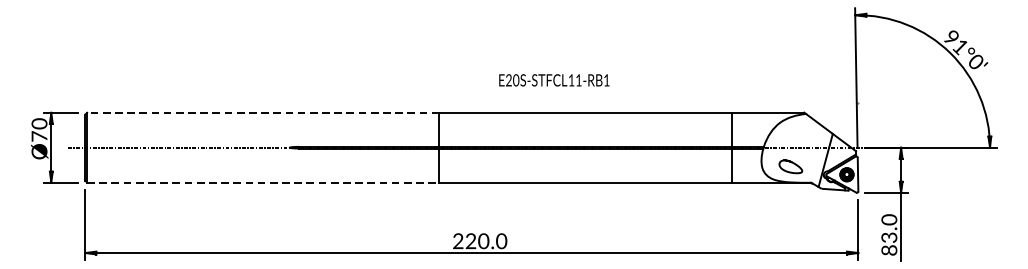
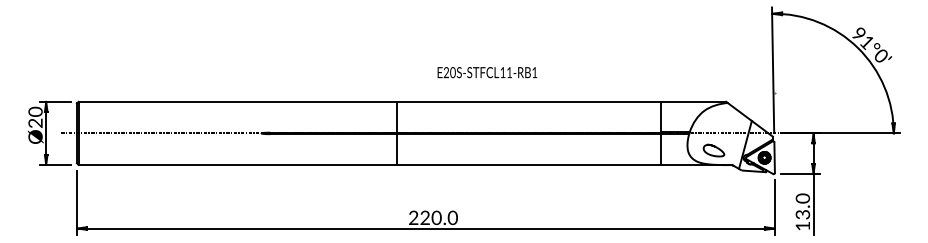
text: (554, 80) -> (487, 72), moved
line: (263, 112) -> (237, 101), dashed -> solid
text: (39, 136) -> (35, 123), Ø70 -> Ø20
line: (264, 182) -> (238, 164), dashed -> solid
text: (888, 249) -> (802, 225), 83.0 -> 13.0

